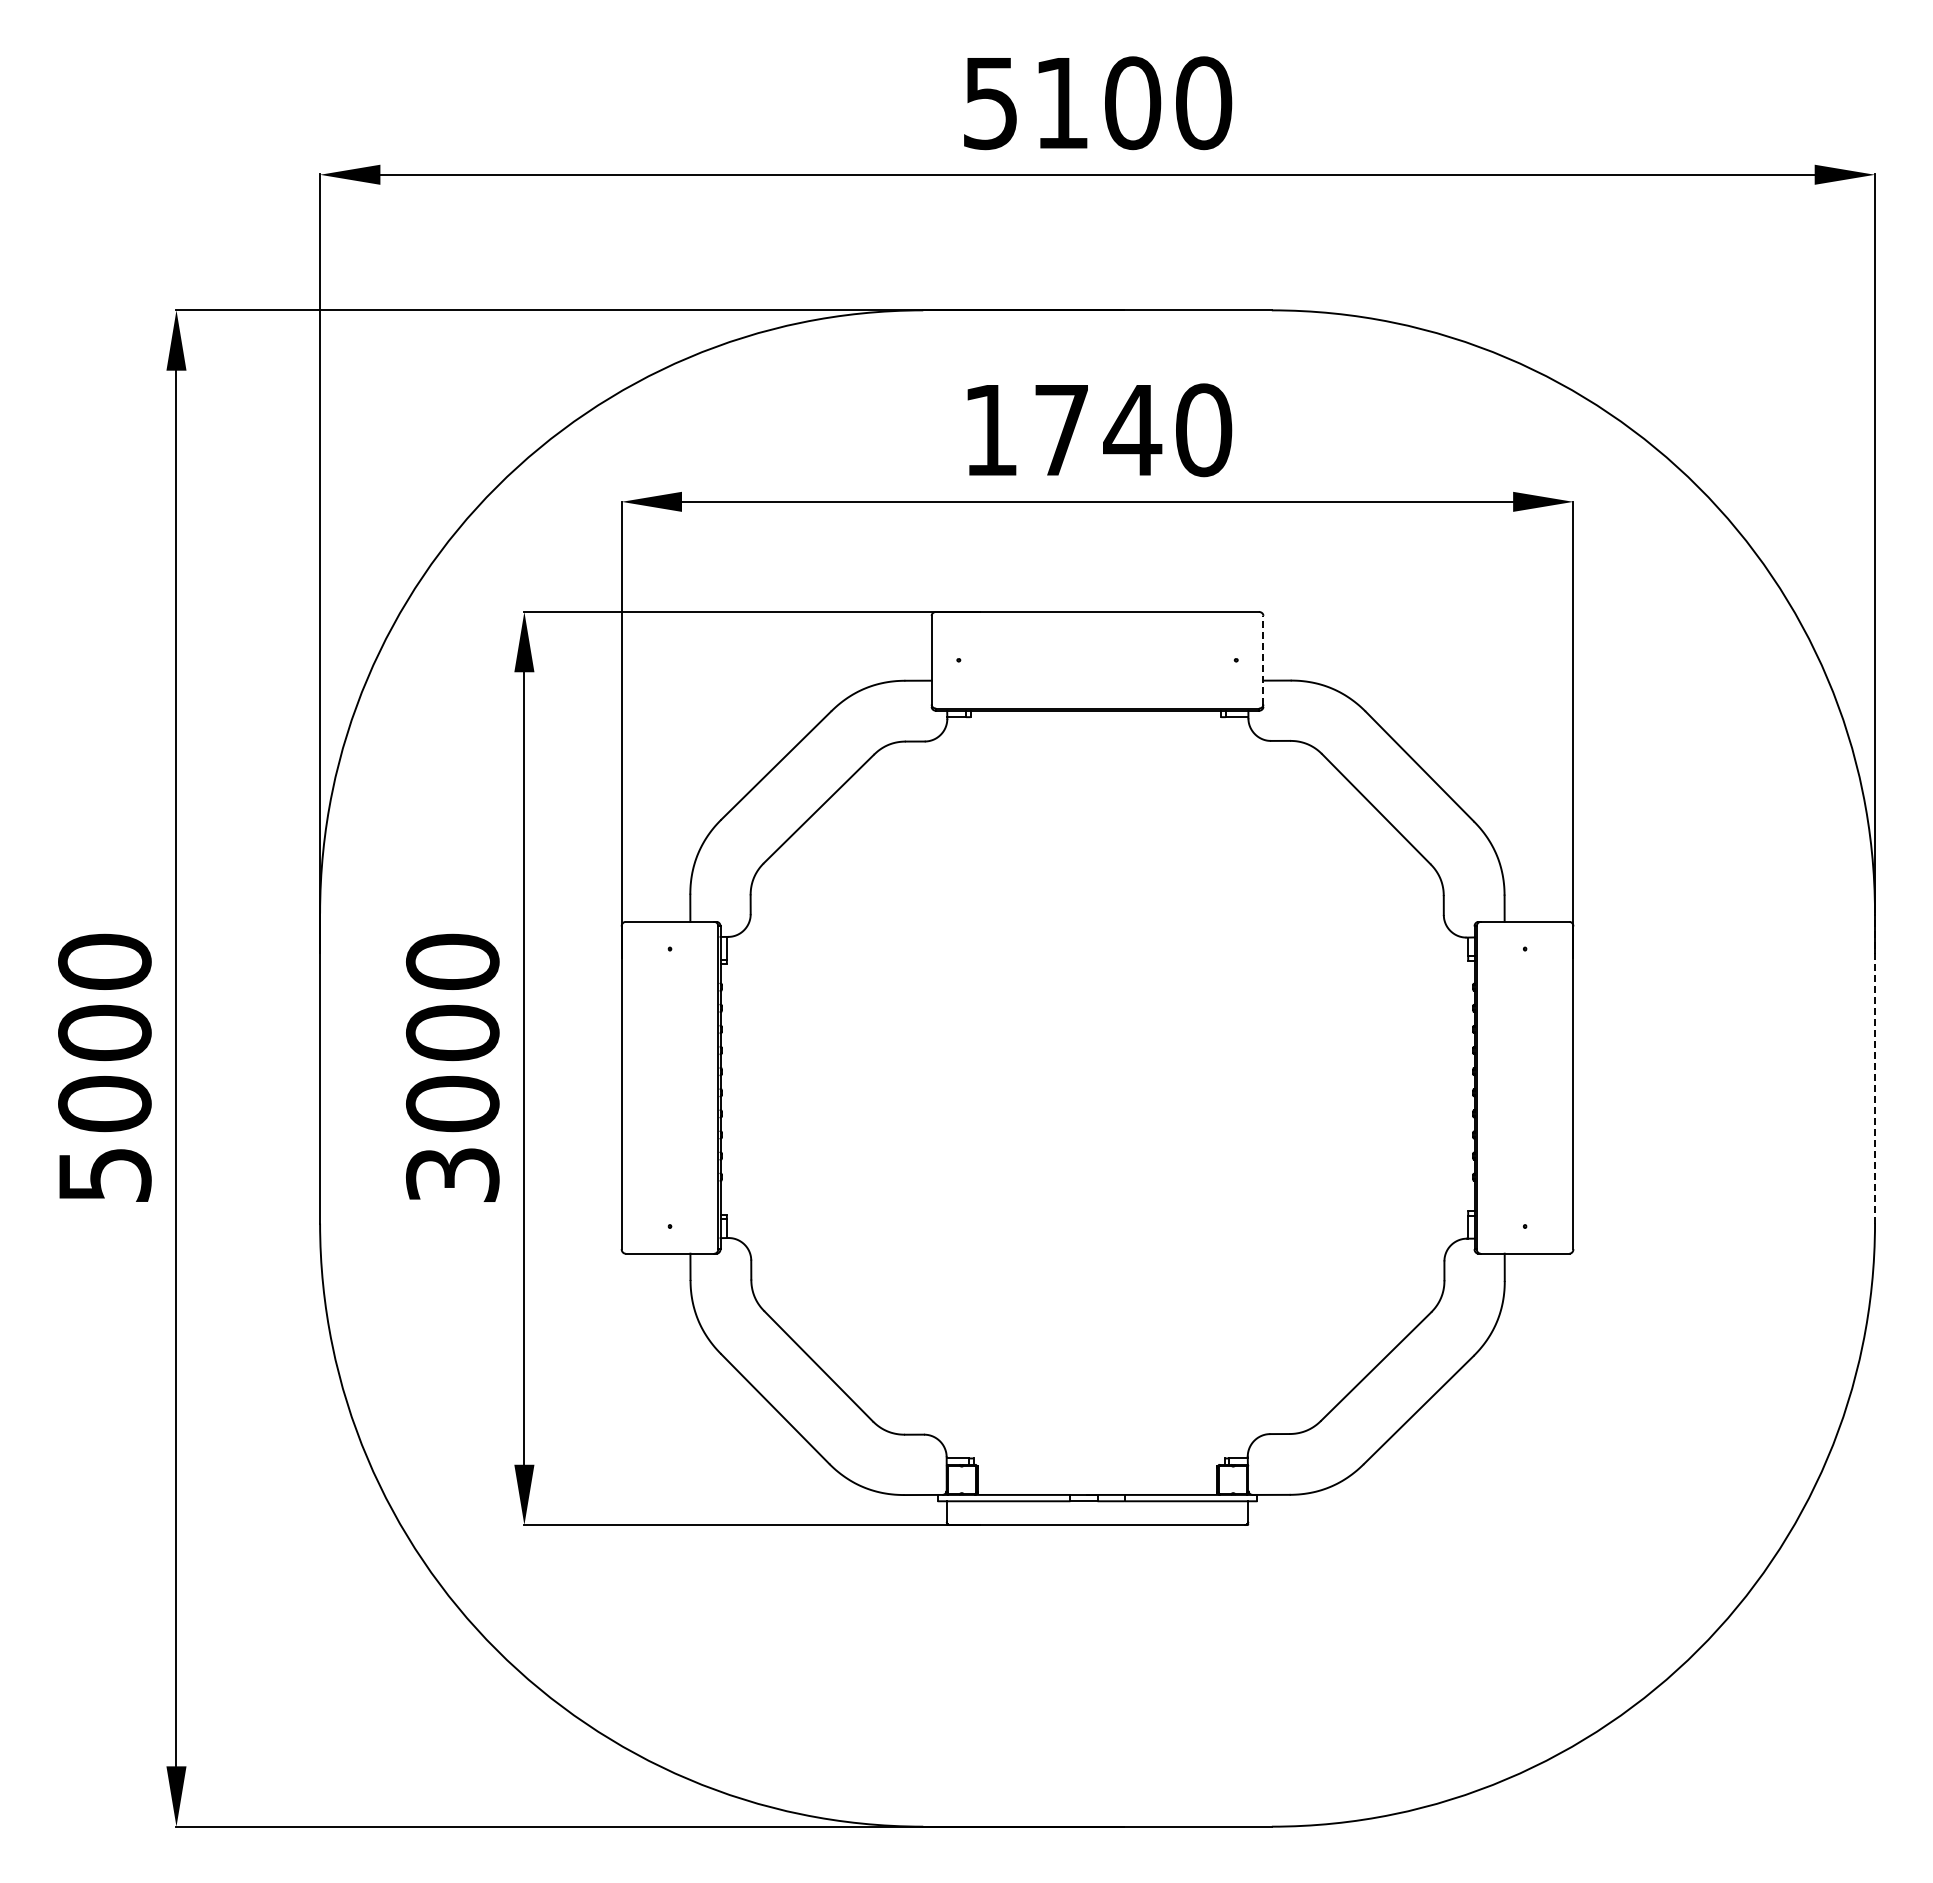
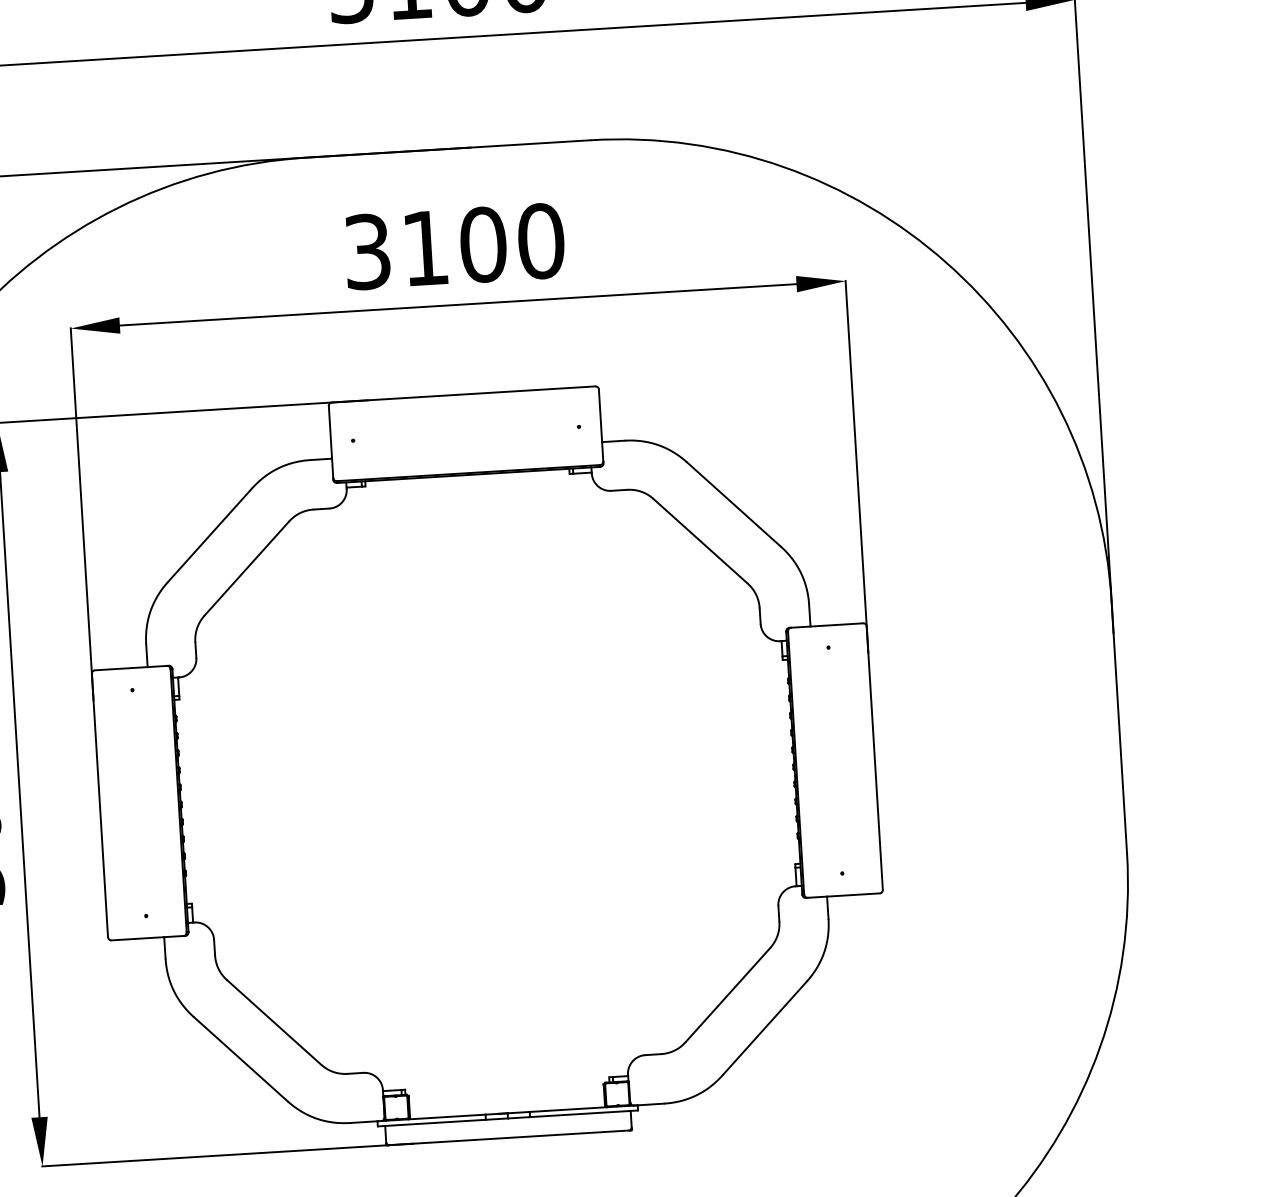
text: (1063, 430) -> (426, 248), 1740 -> 3100
line: (1263, 659) -> (601, 424), dashed -> solid
line: (1875, 1068) -> (1119, 727), dashed -> solid

